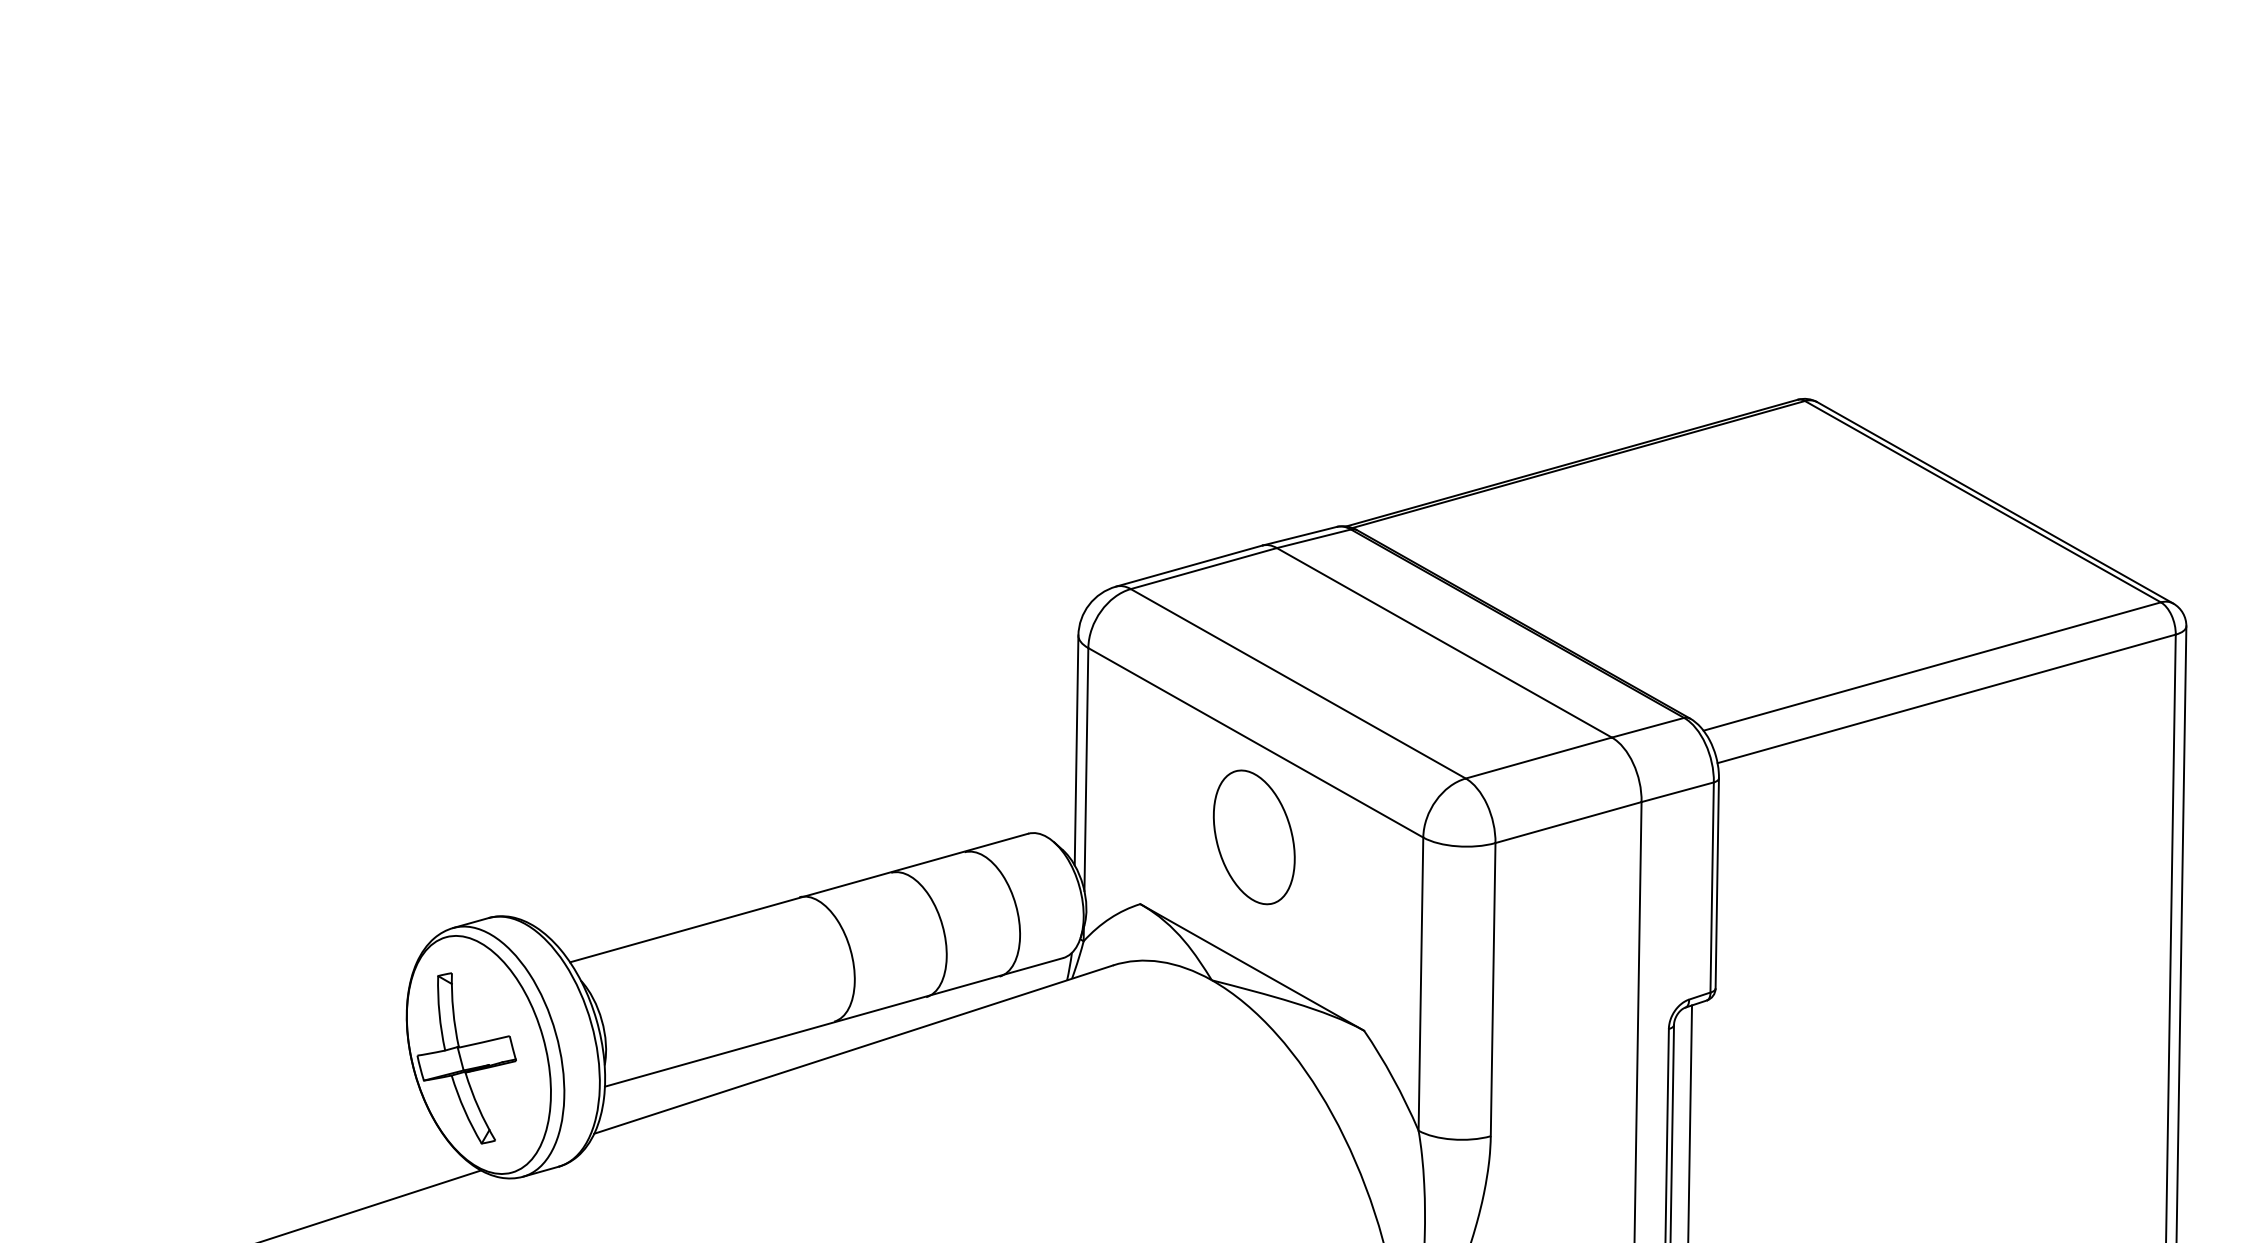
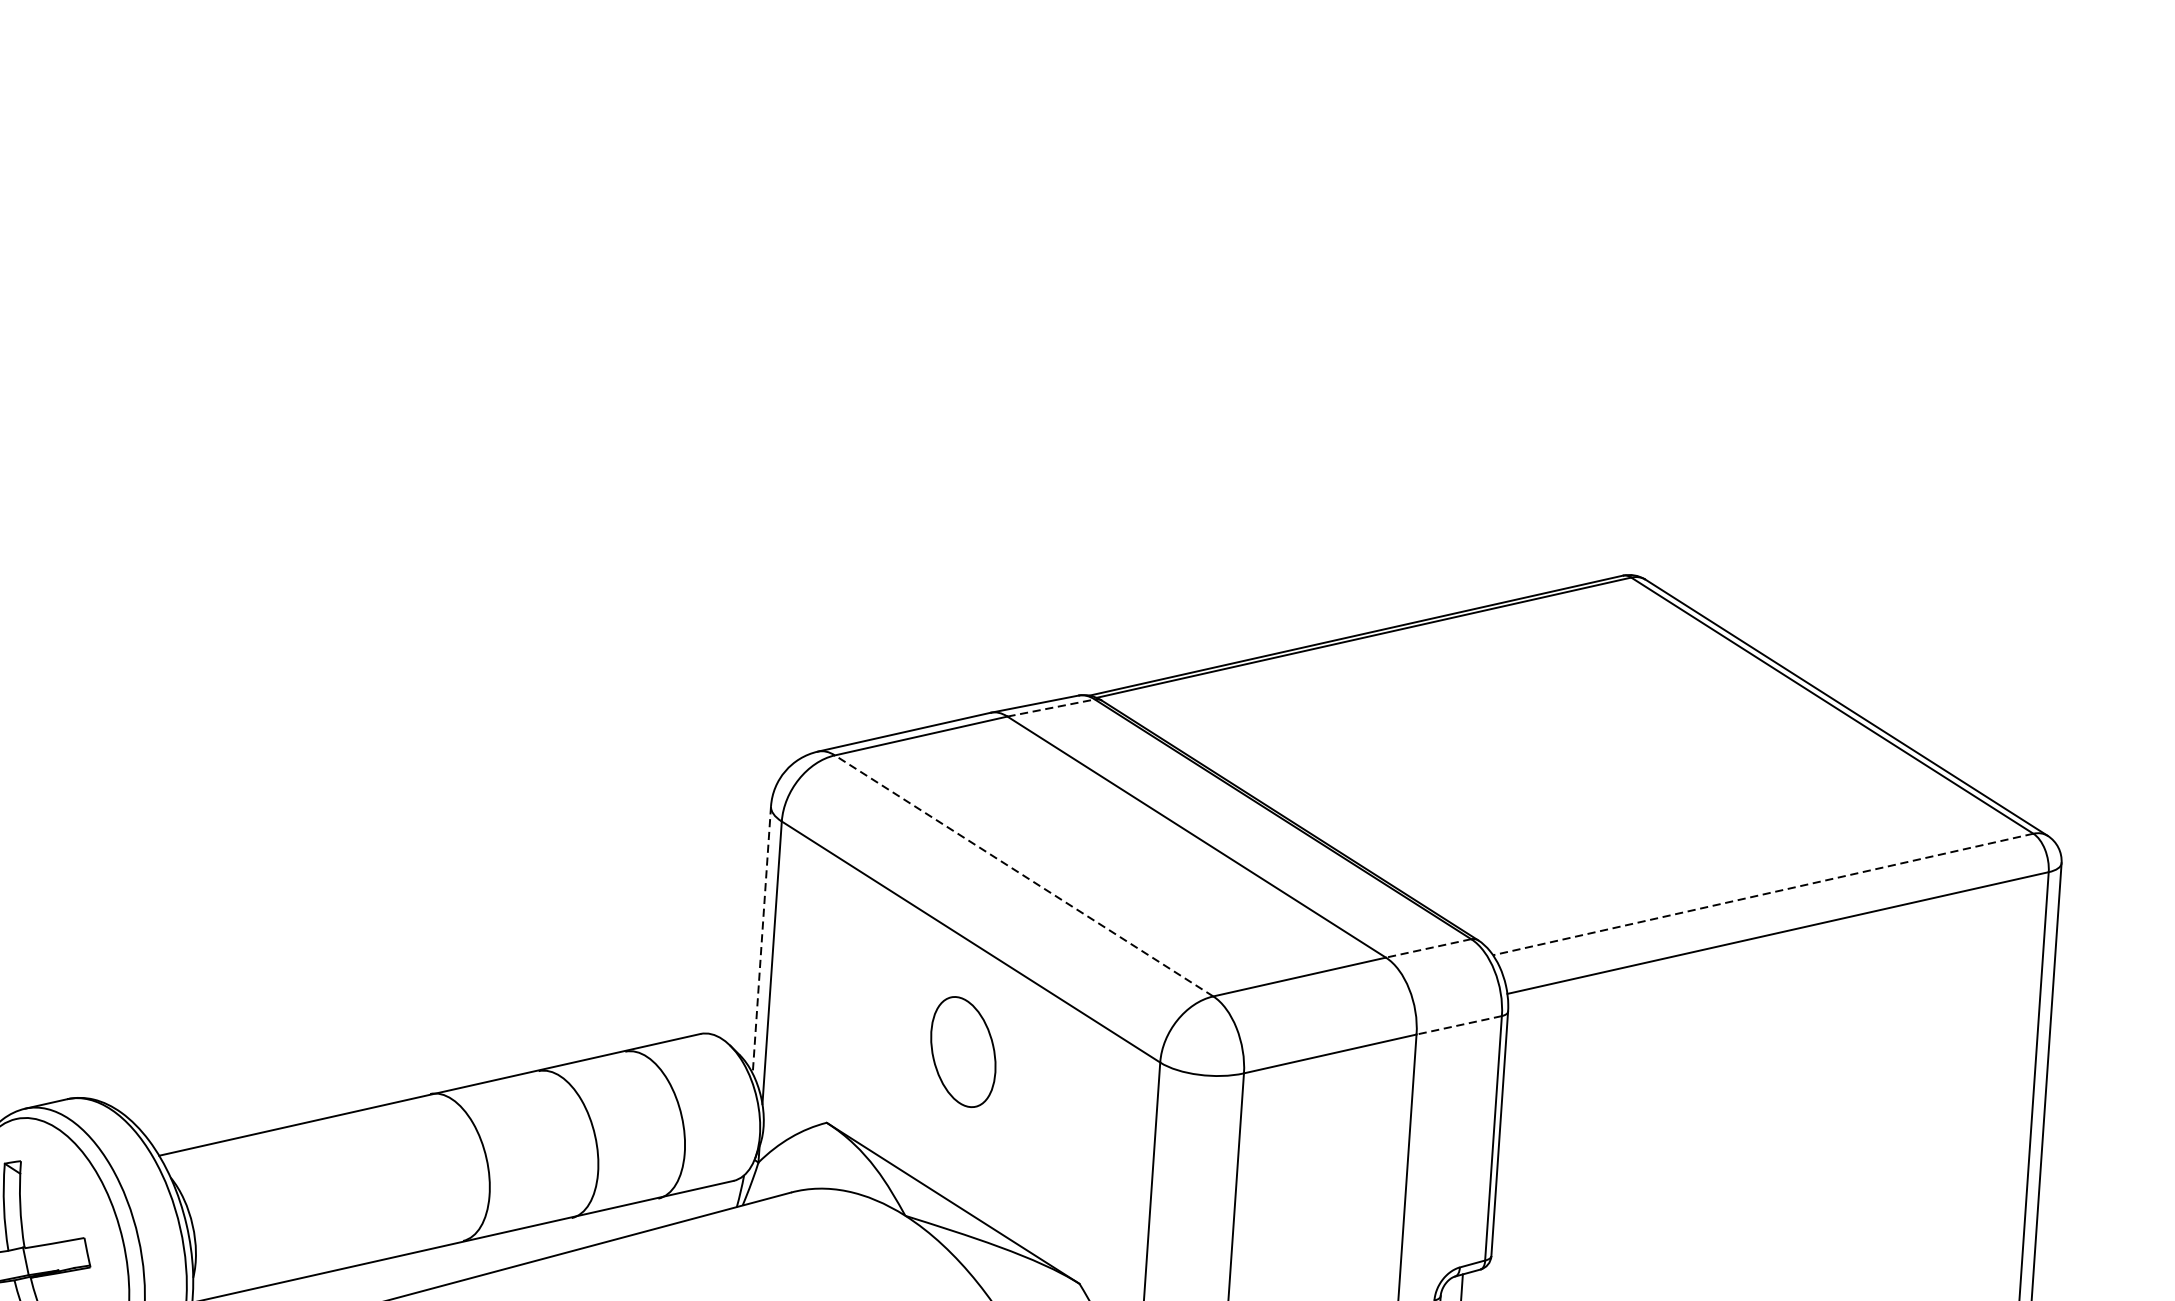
line: (1314, 538) -> (1051, 707), solid -> dashed
line: (1931, 666) -> (1762, 894), solid -> dashed
line: (1297, 683) -> (1023, 875), solid -> dashed
line: (1647, 727) -> (1428, 948), solid -> dashed
line: (1076, 750) -> (761, 940), solid -> dashed
line: (1677, 792) -> (1458, 1025), solid -> dashed
part: (1253, 837) -> (962, 1052), size x0.7

